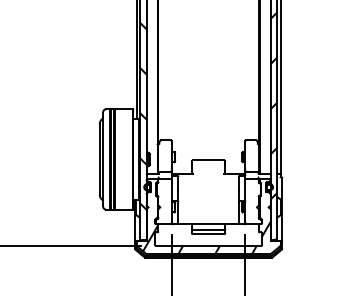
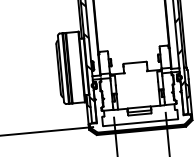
hatch: (206, 216) -> (137, 102), removed

